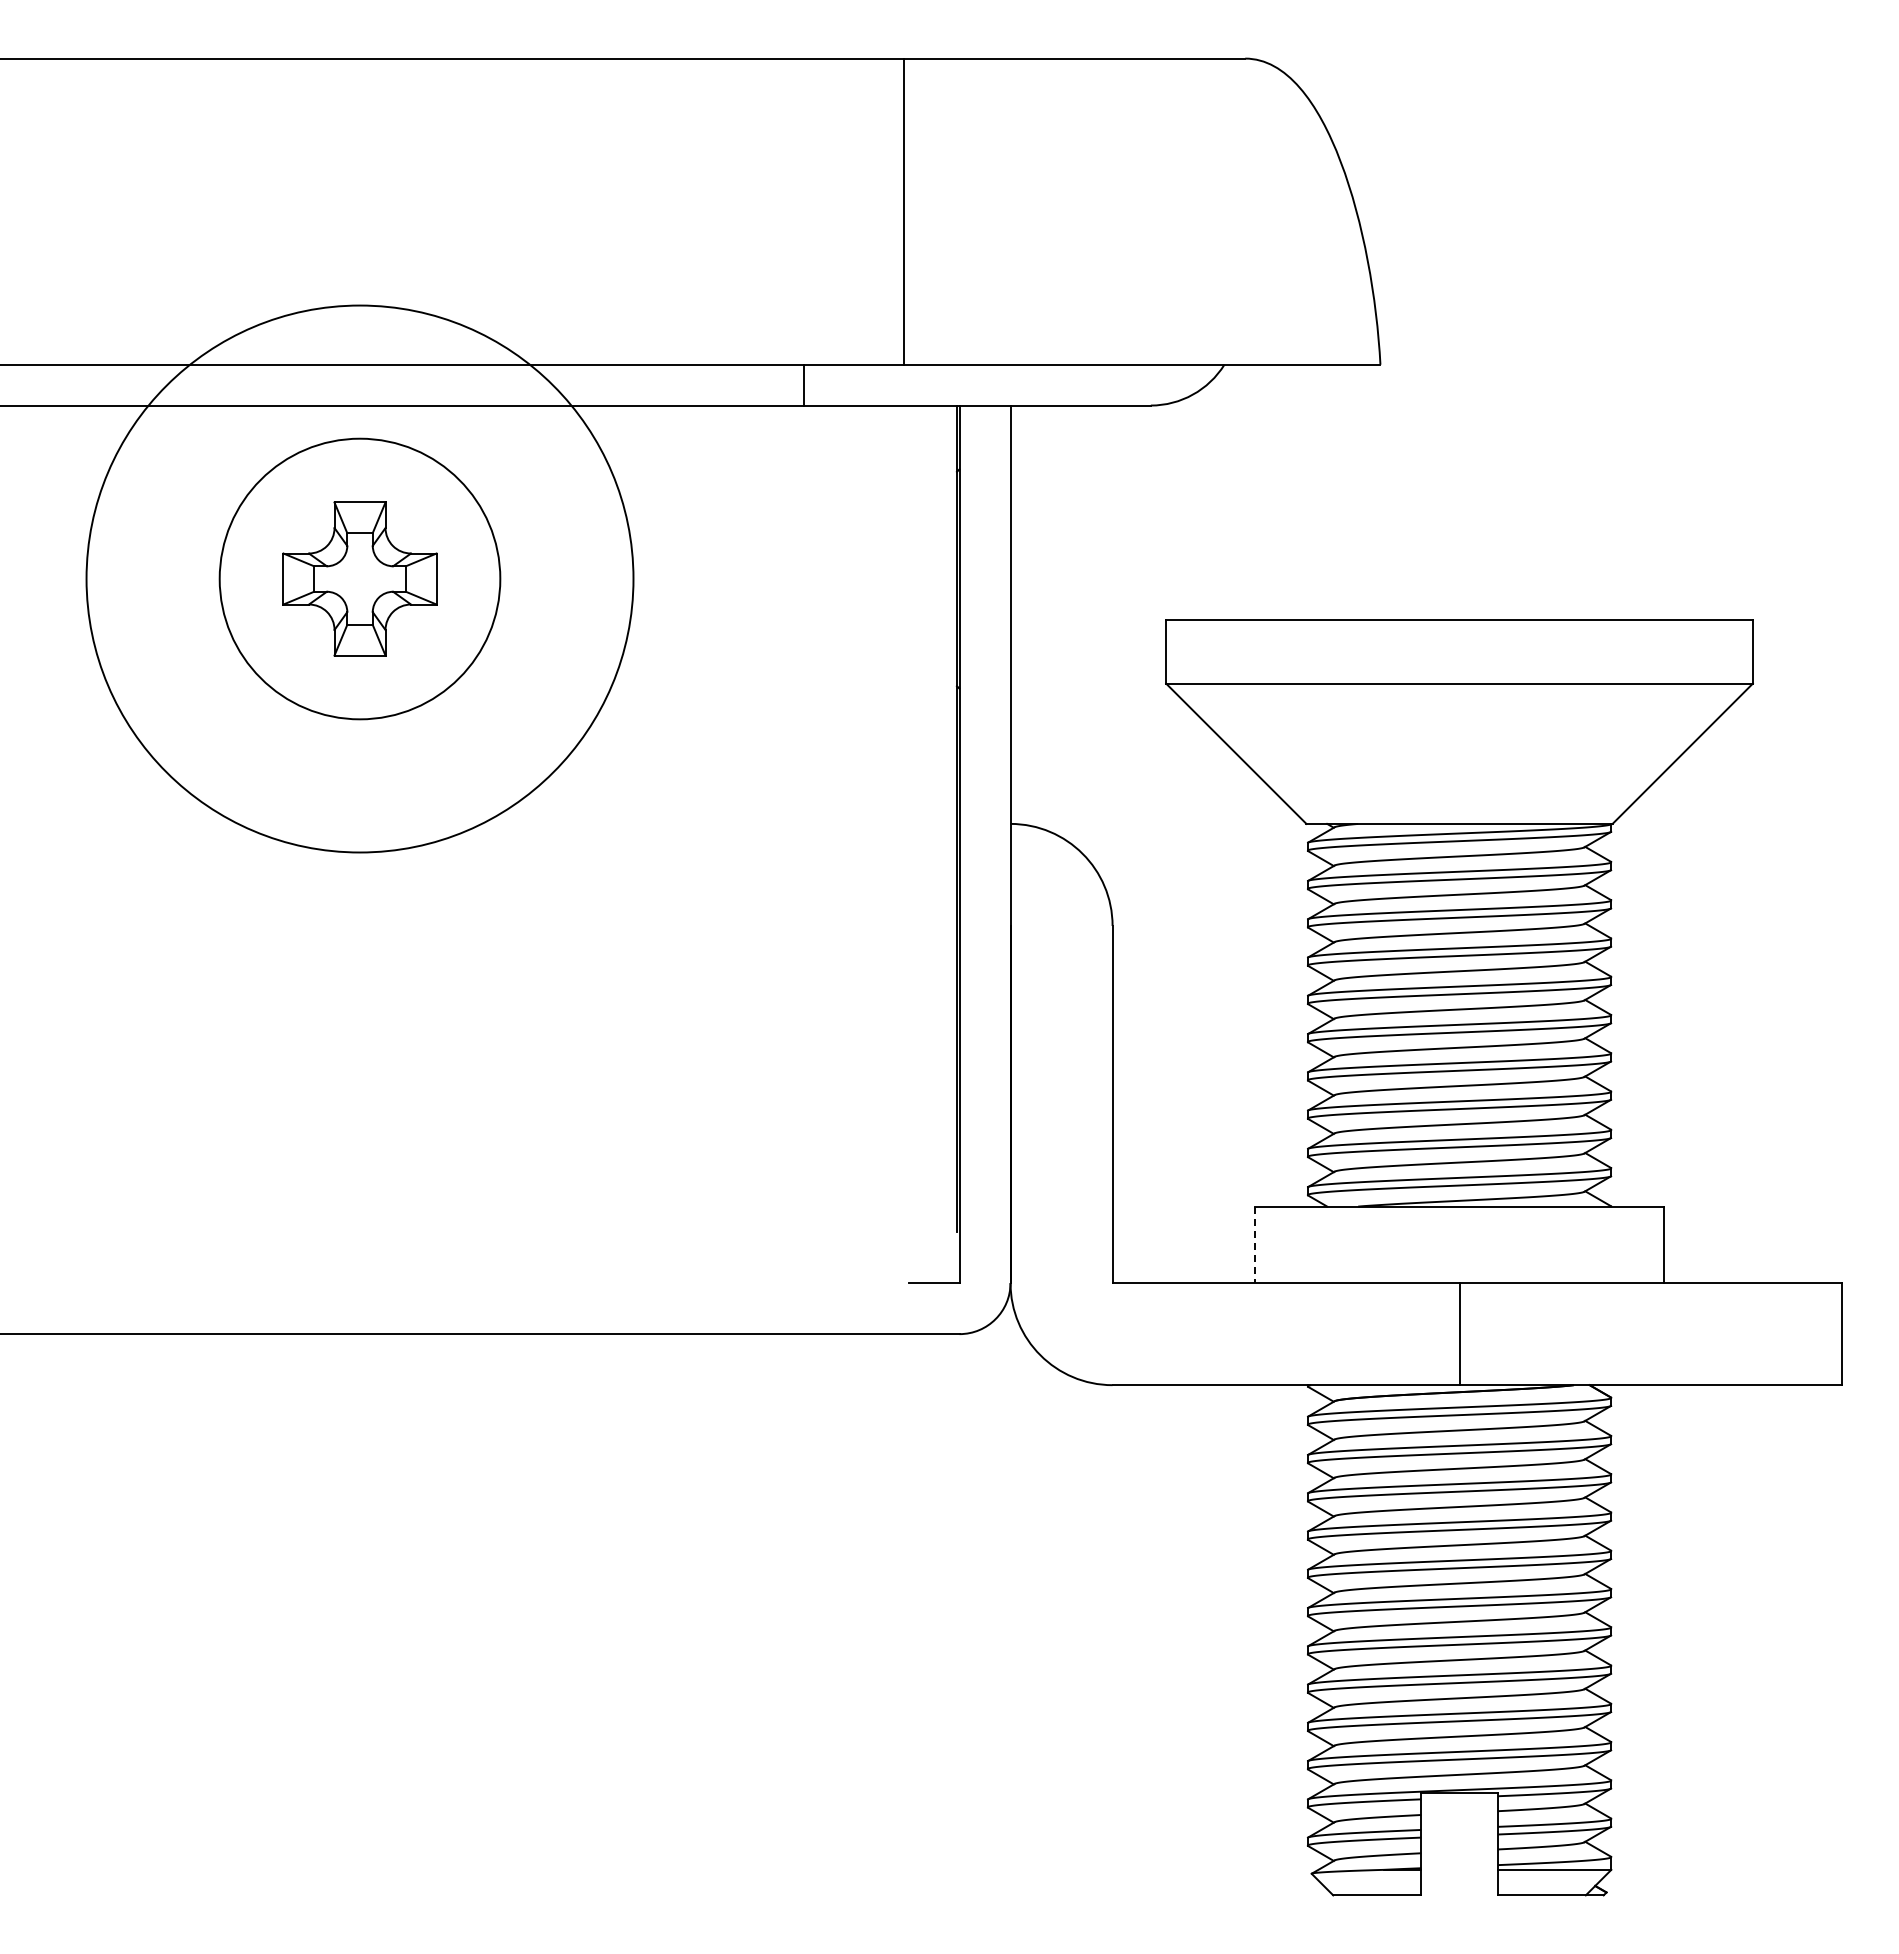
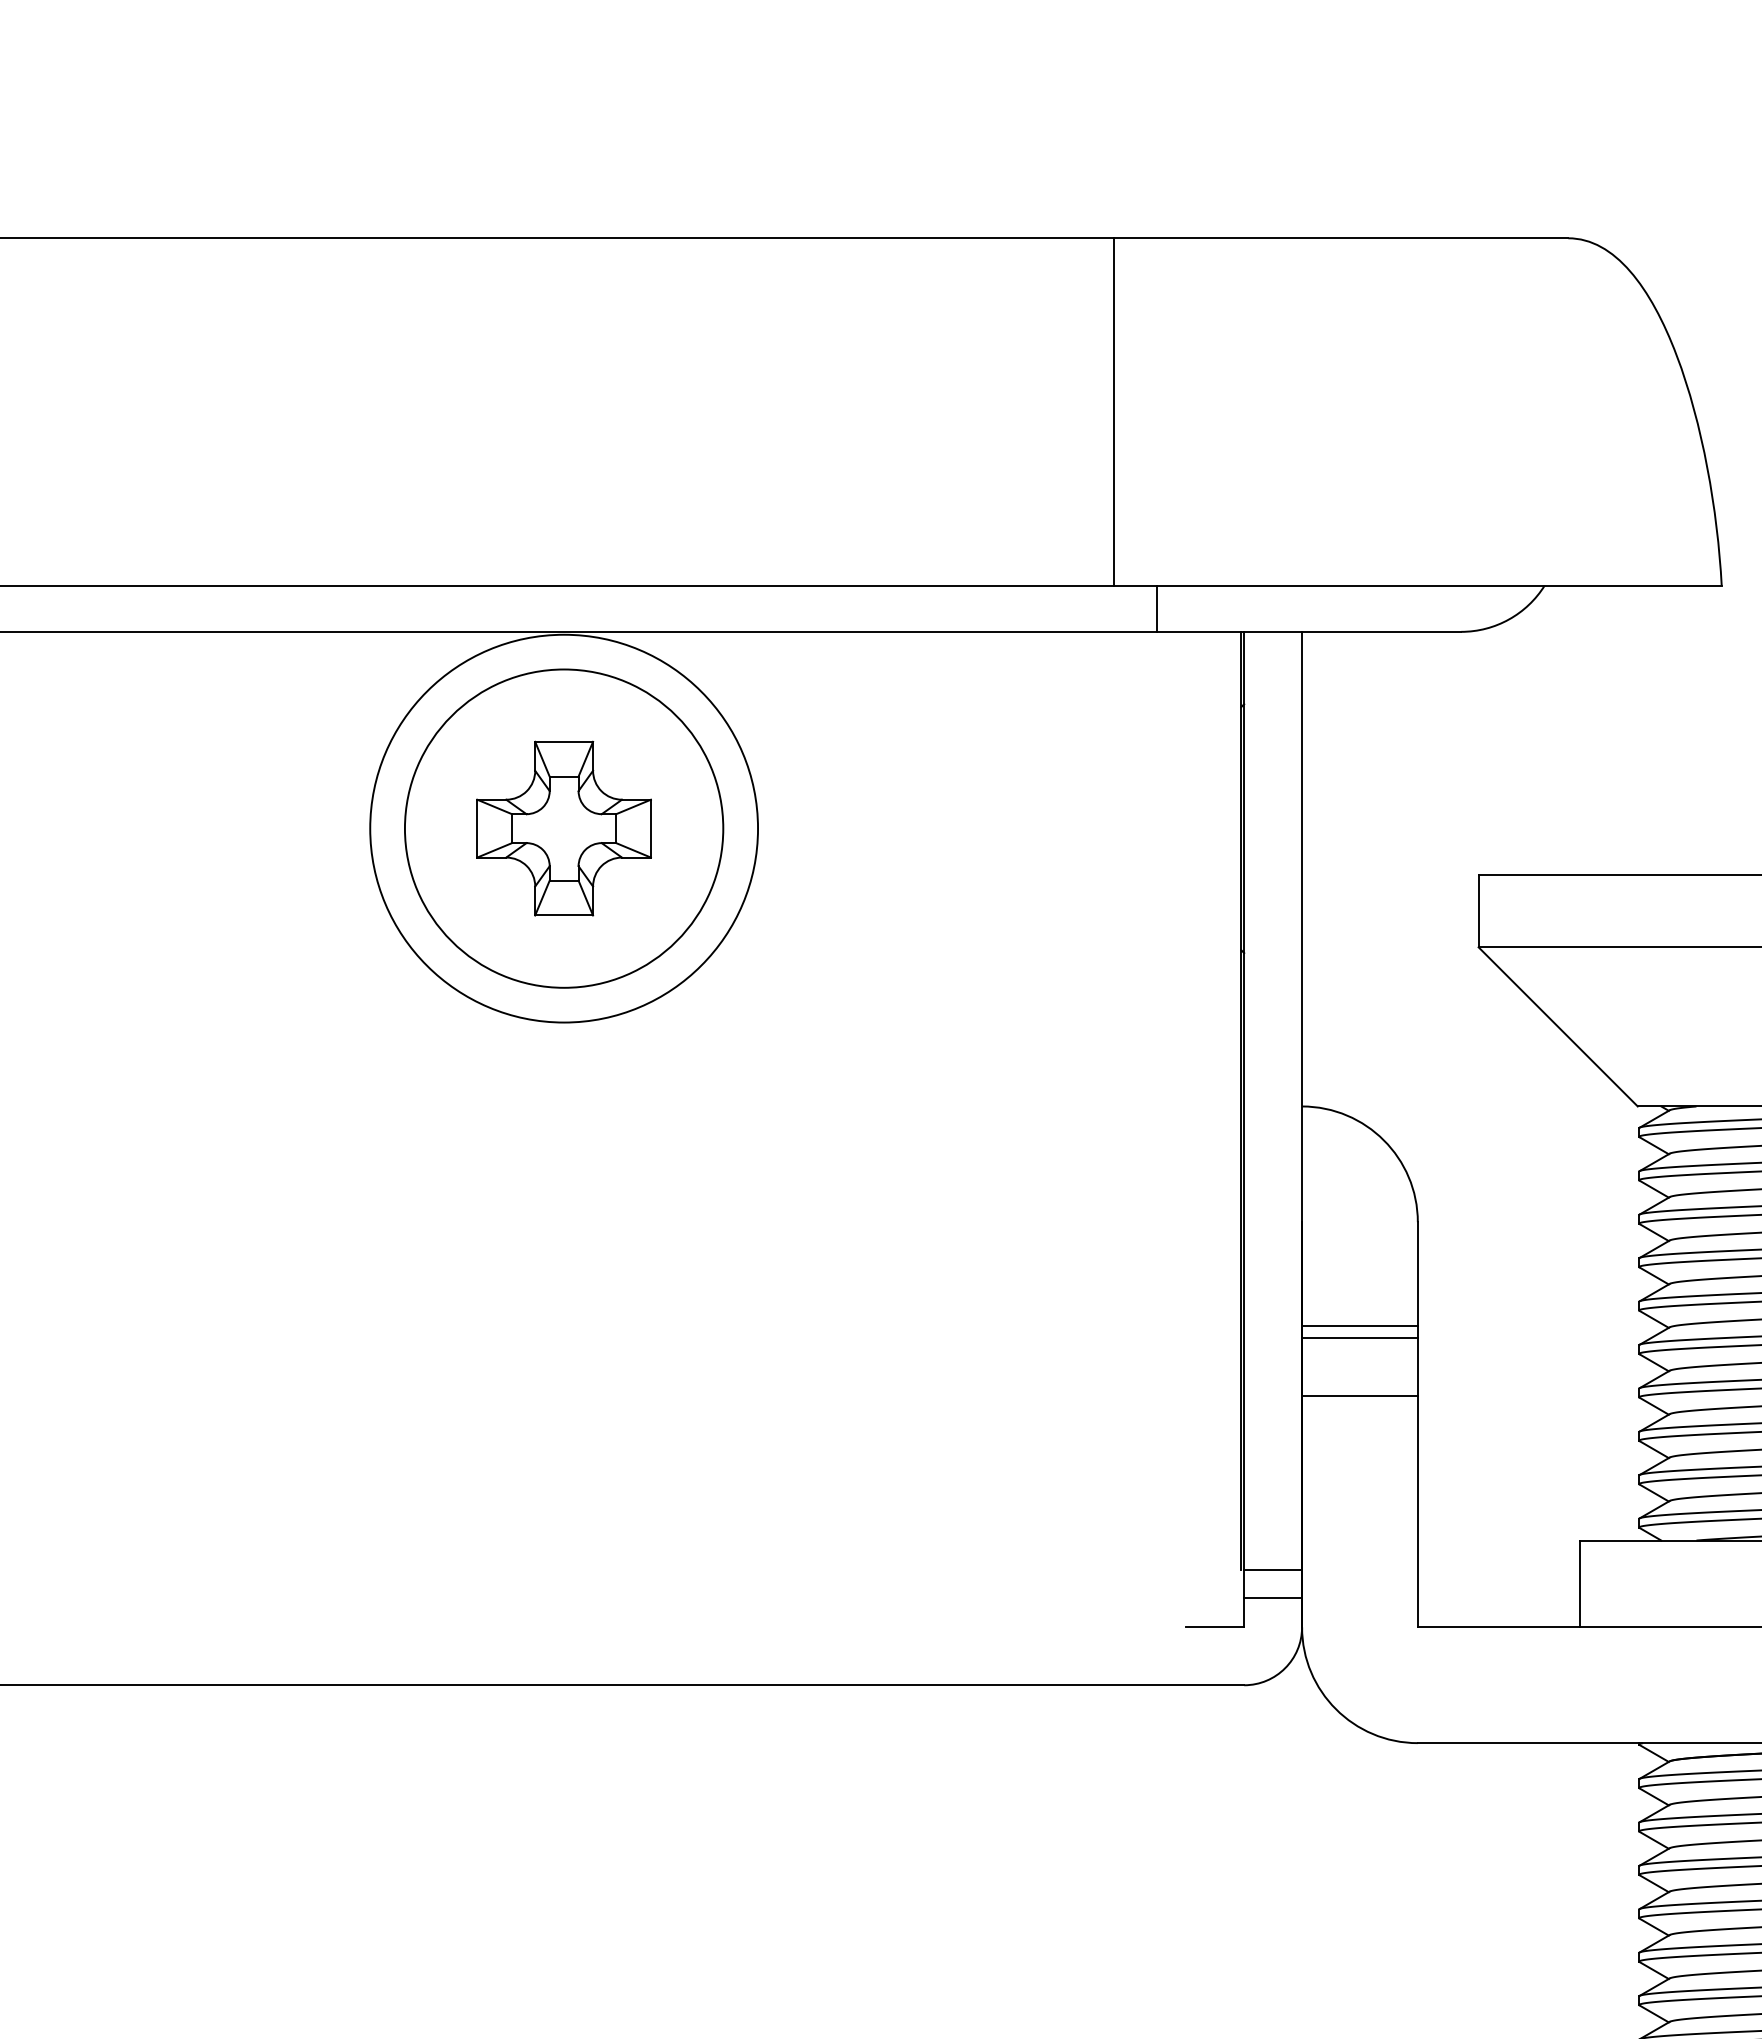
line: (903, 211) -> (1113, 411), moved
line: (803, 384) -> (1156, 607), moved
circle: (359, 578) -> (563, 828), size x0.62
line: (1061, 1017) -> (1359, 1326), added
line: (1061, 1028) -> (1359, 1338), added
line: (1061, 1079) -> (1359, 1396), added
line: (984, 1232) -> (1272, 1569), added
line: (1255, 1245) -> (1579, 1584), dashed -> solid
line: (984, 1257) -> (1272, 1598), added

